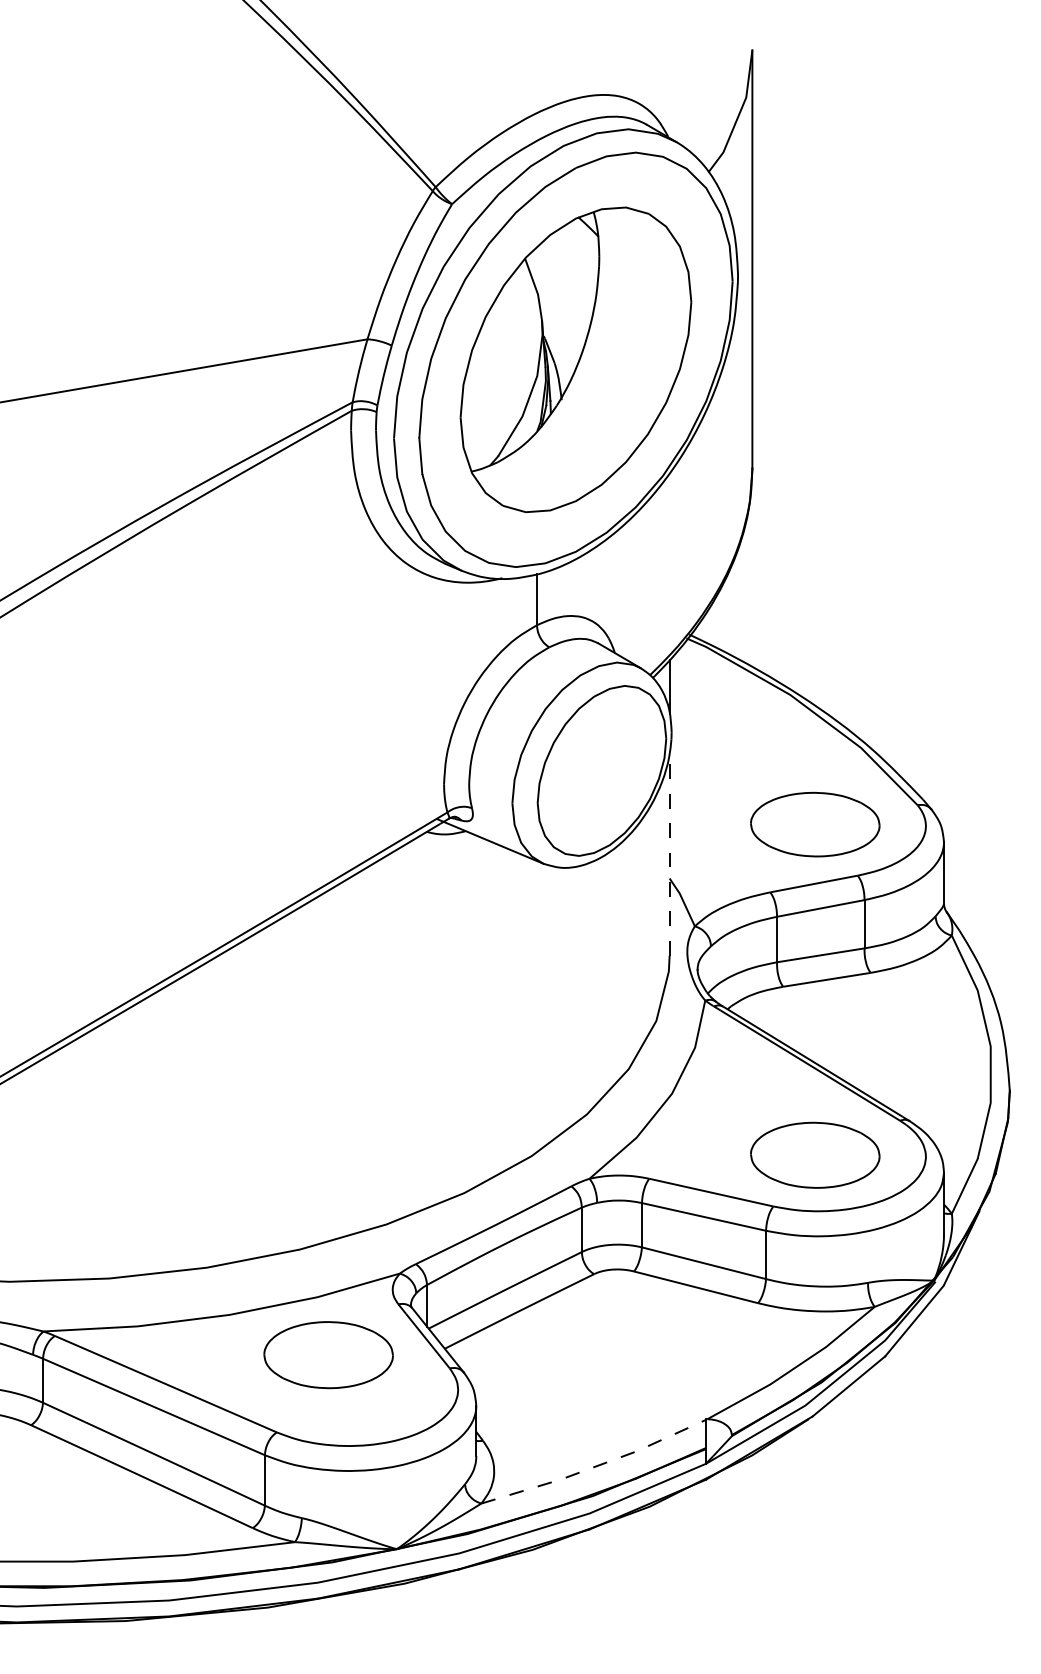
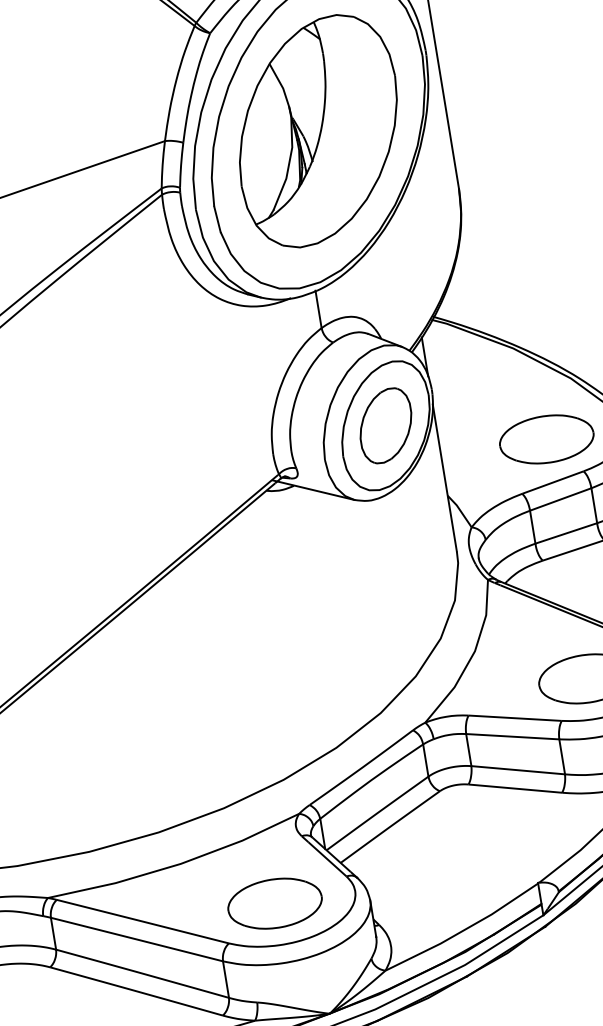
part: (601, 770) -> (385, 425), added
line: (669, 853) -> (444, 477), dashed -> solid
part: (328, 1355) -> (275, 903), moved
line: (595, 1466) -> (463, 930), dashed -> solid

